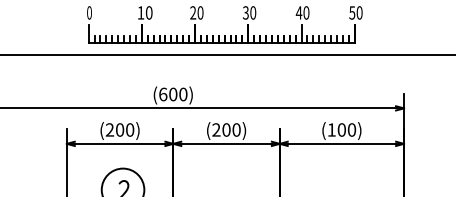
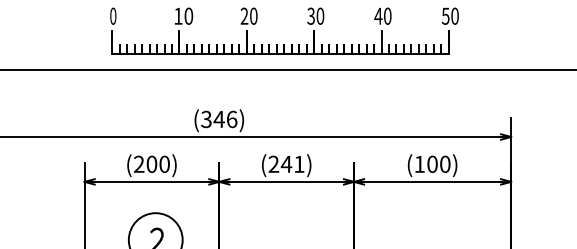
text: (173, 94) -> (219, 119), (600) -> (346)
text: (231, 129) -> (292, 163), (200) -> (241)

